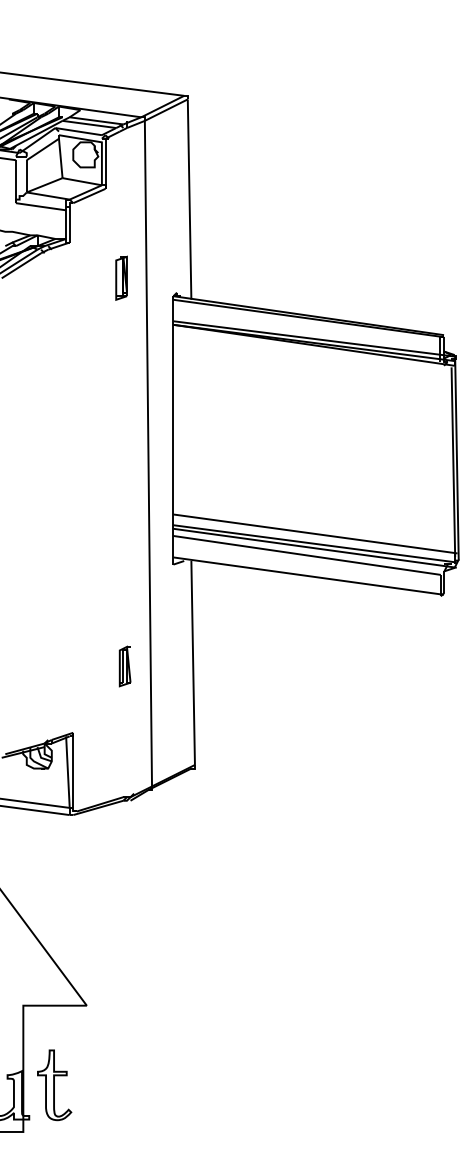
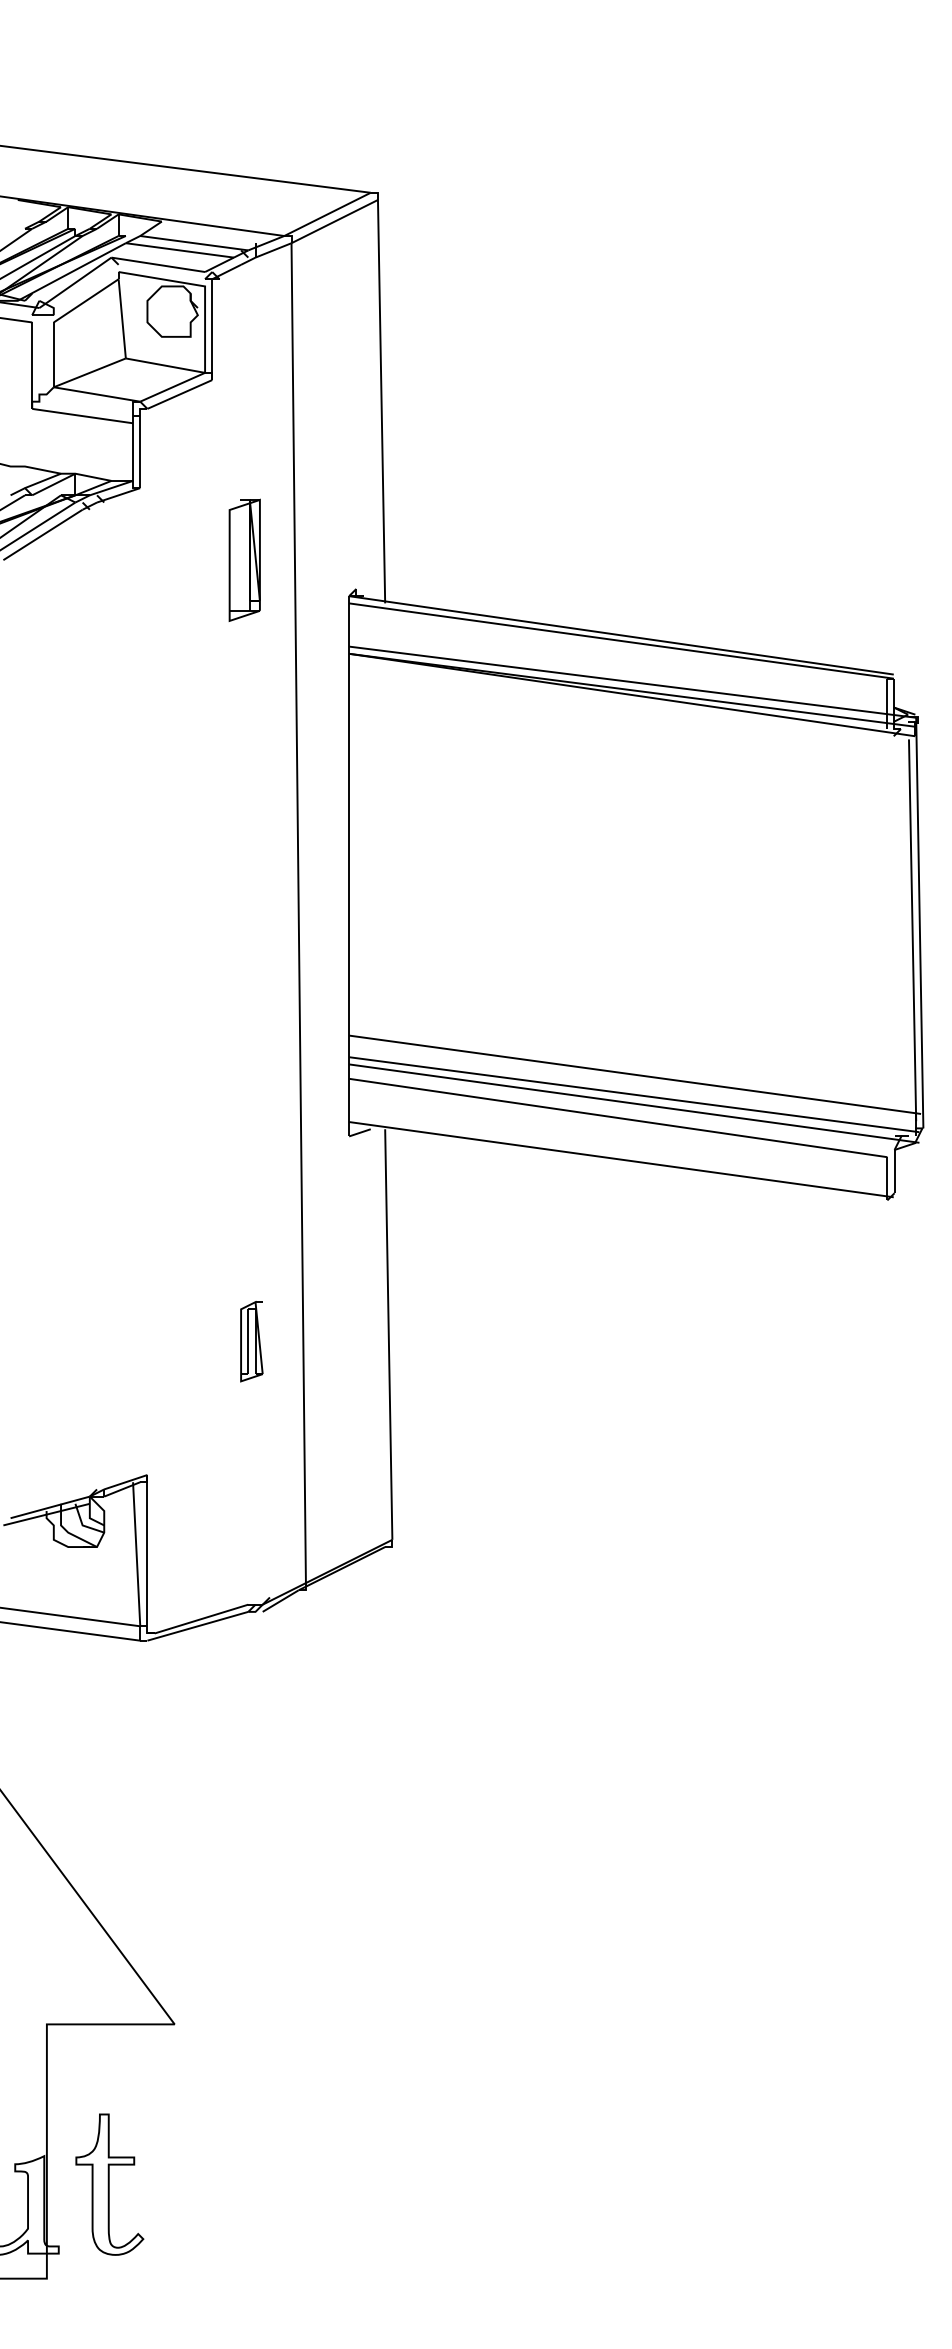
part: (121, 277) -> (244, 558), size x1.4

